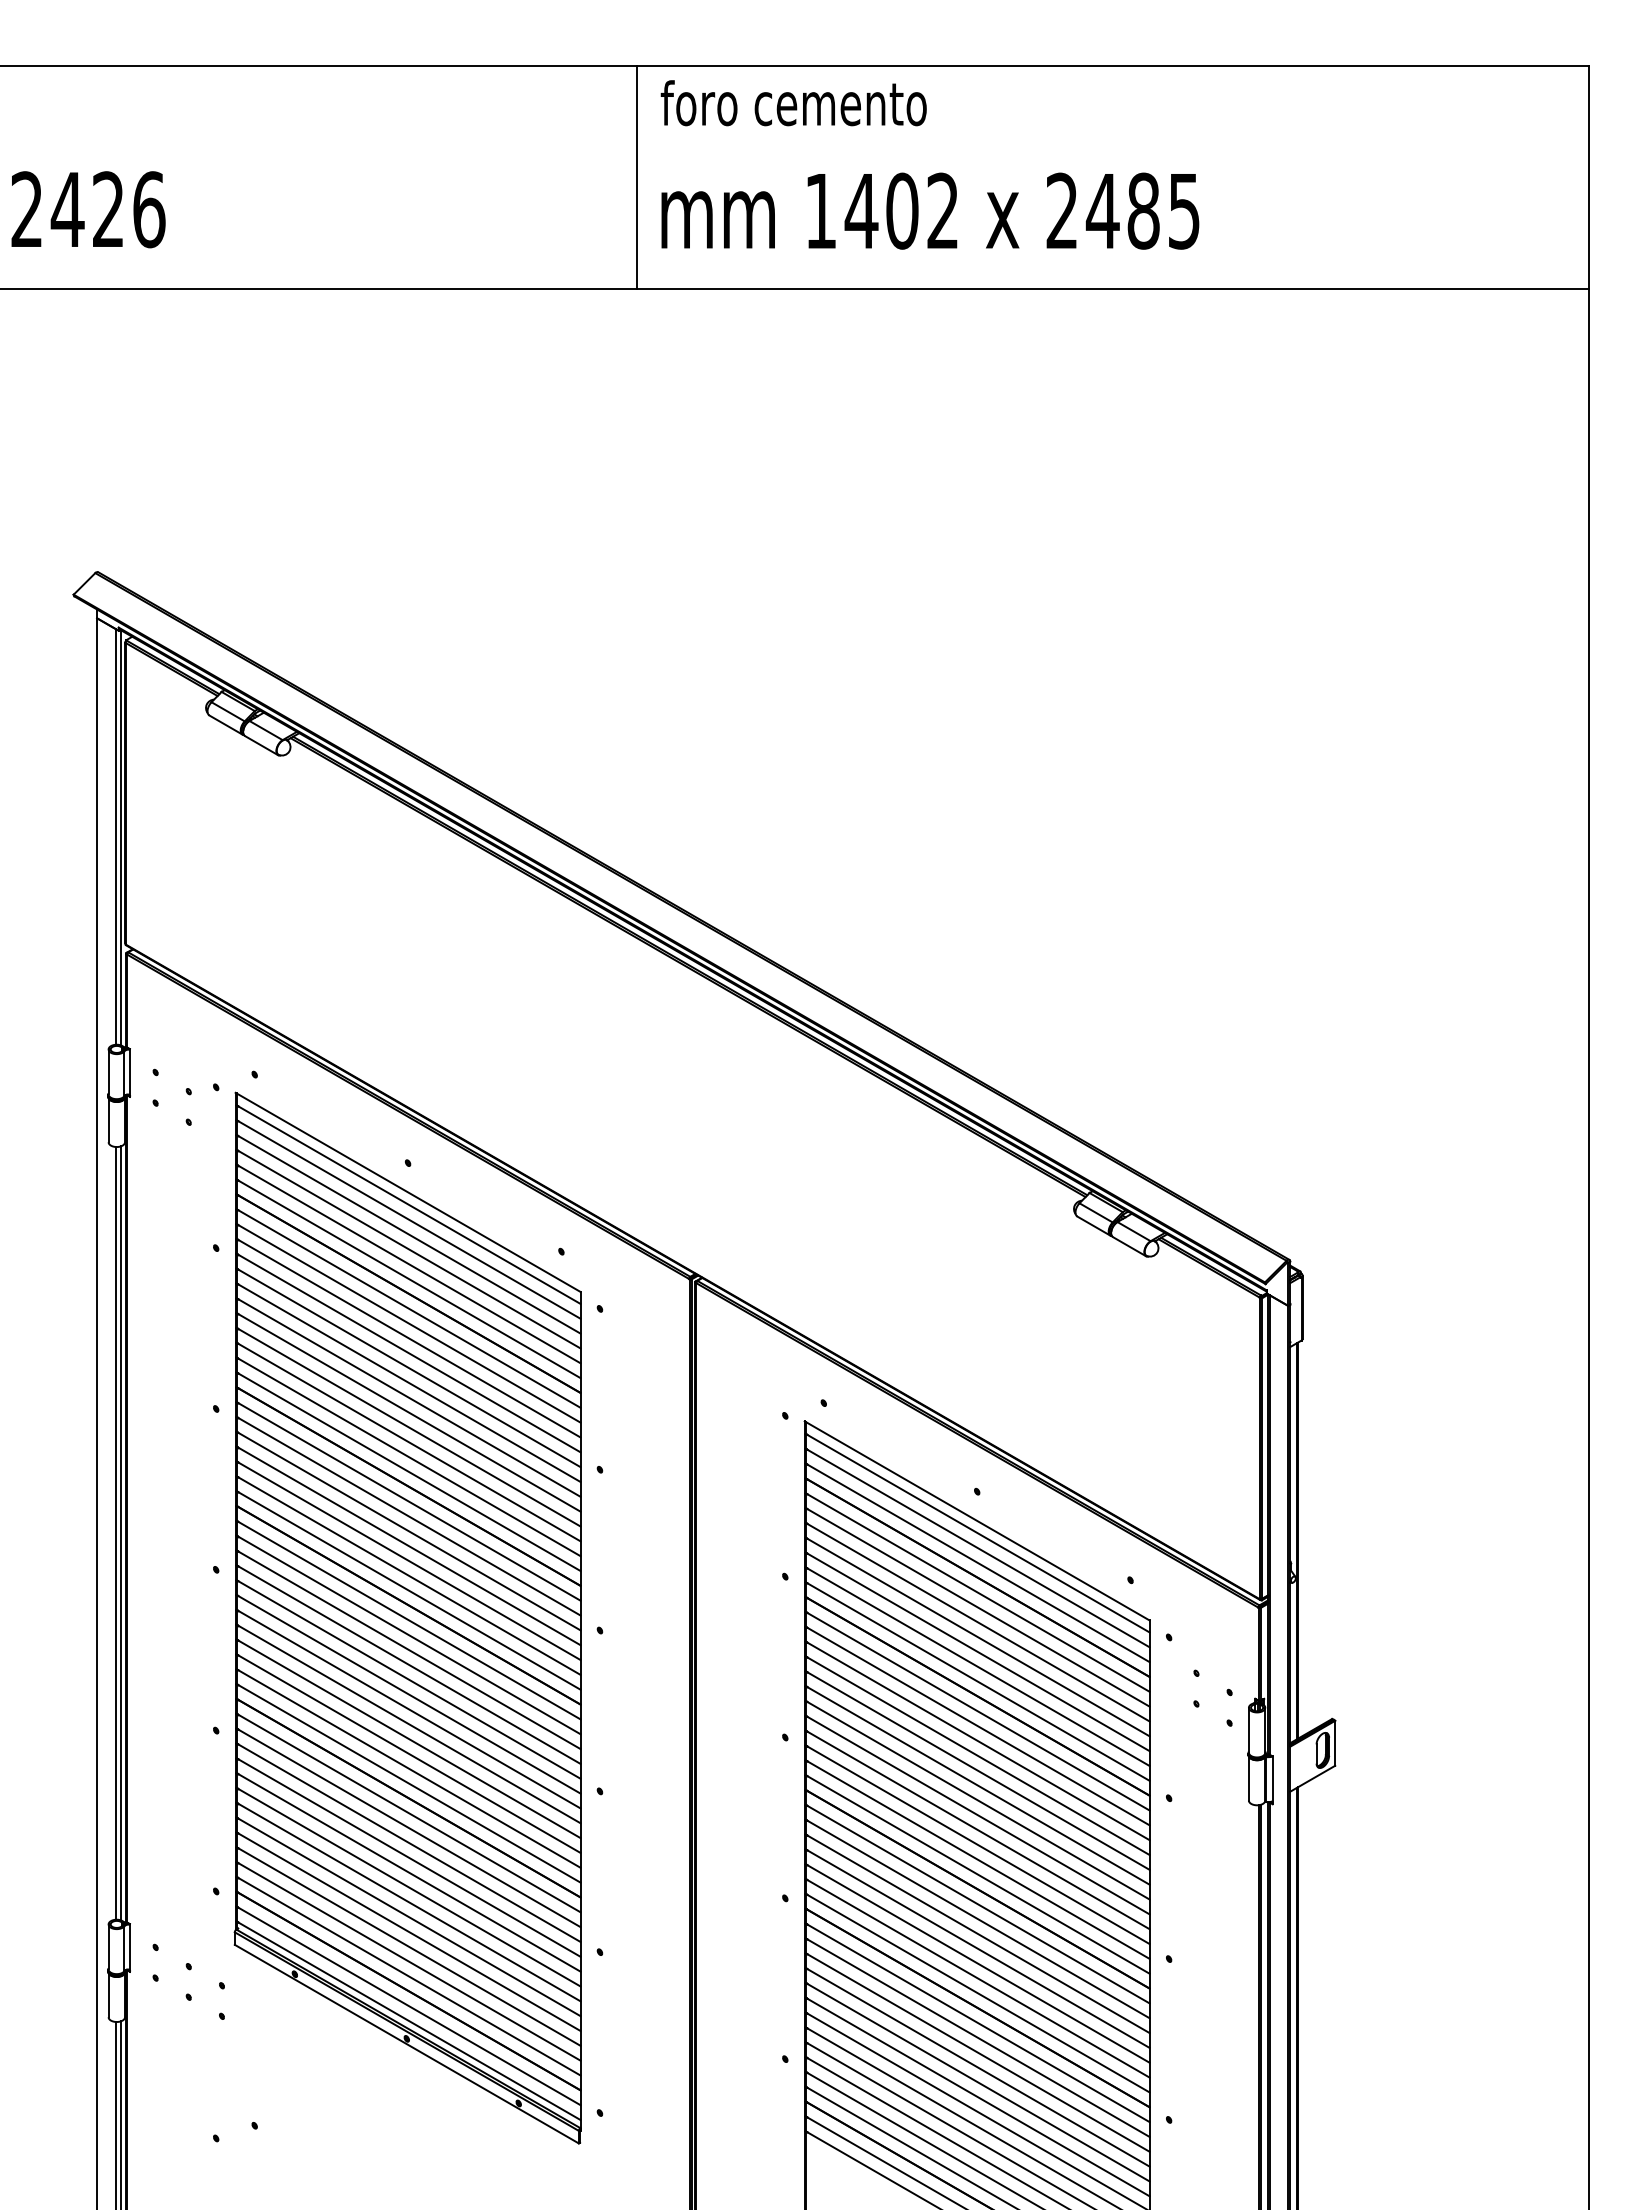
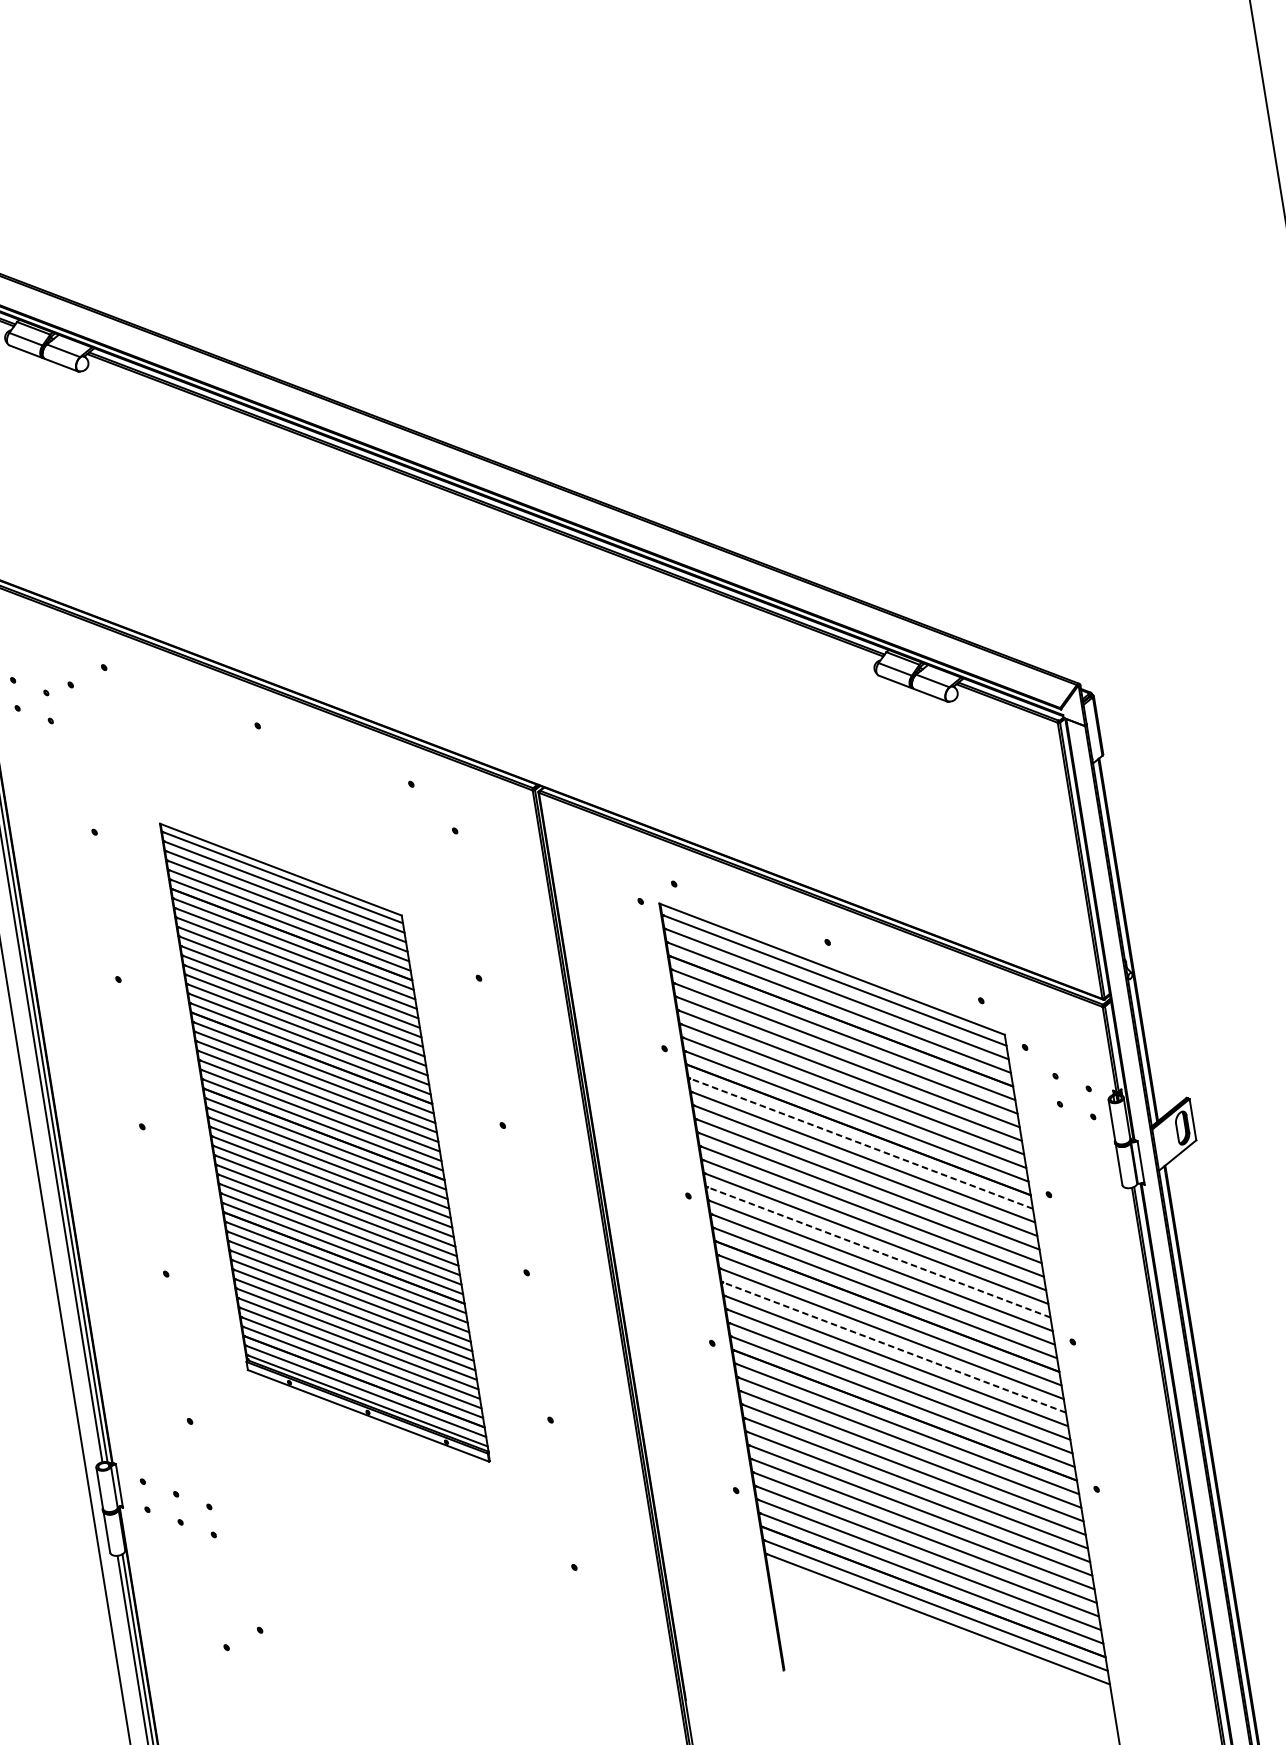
part: (407, 1617) -> (324, 1142), size x0.7
line: (977, 1711) -> (860, 1143), solid -> dashed
line: (977, 1829) -> (878, 1251), solid -> dashed
line: (977, 1933) -> (893, 1346), solid -> dashed

